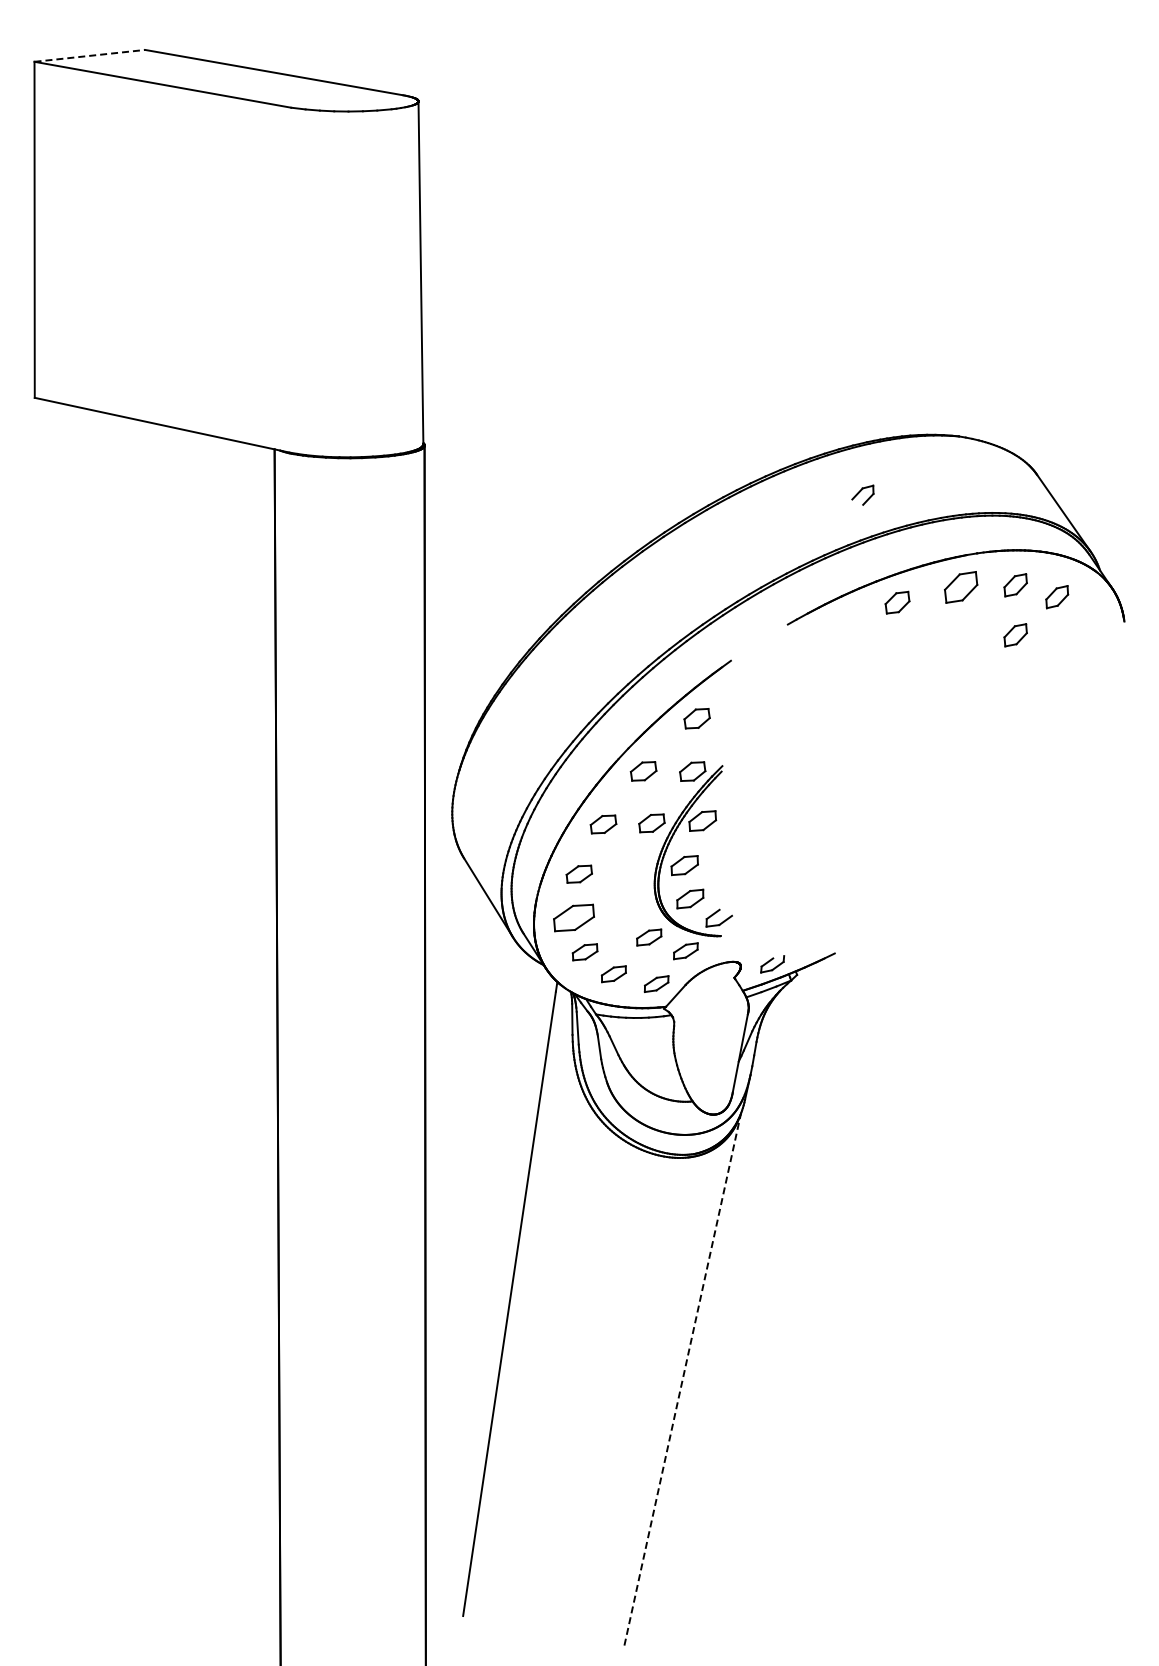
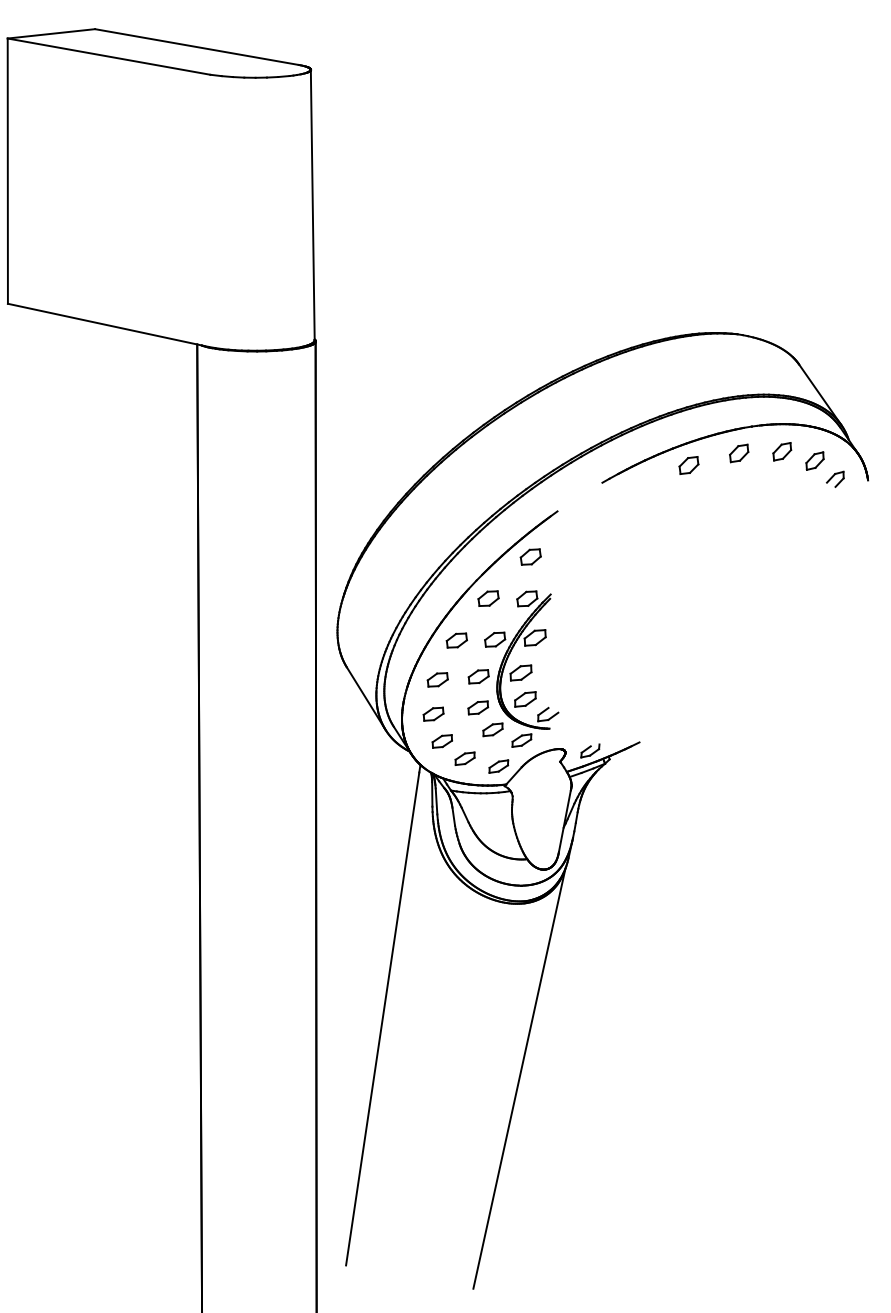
line: (89, 55) -> (51, 33), dashed -> solid
part: (862, 494) -> (834, 478), moved
part: (960, 587) -> (738, 453), size x0.71
part: (1015, 635) -> (782, 491), removed
part: (630, 869) -> (478, 676), added
part: (630, 909) -> (478, 707), added
part: (573, 917) -> (433, 714), size x0.62
line: (682, 1379) -> (519, 1078), dashed -> solid

